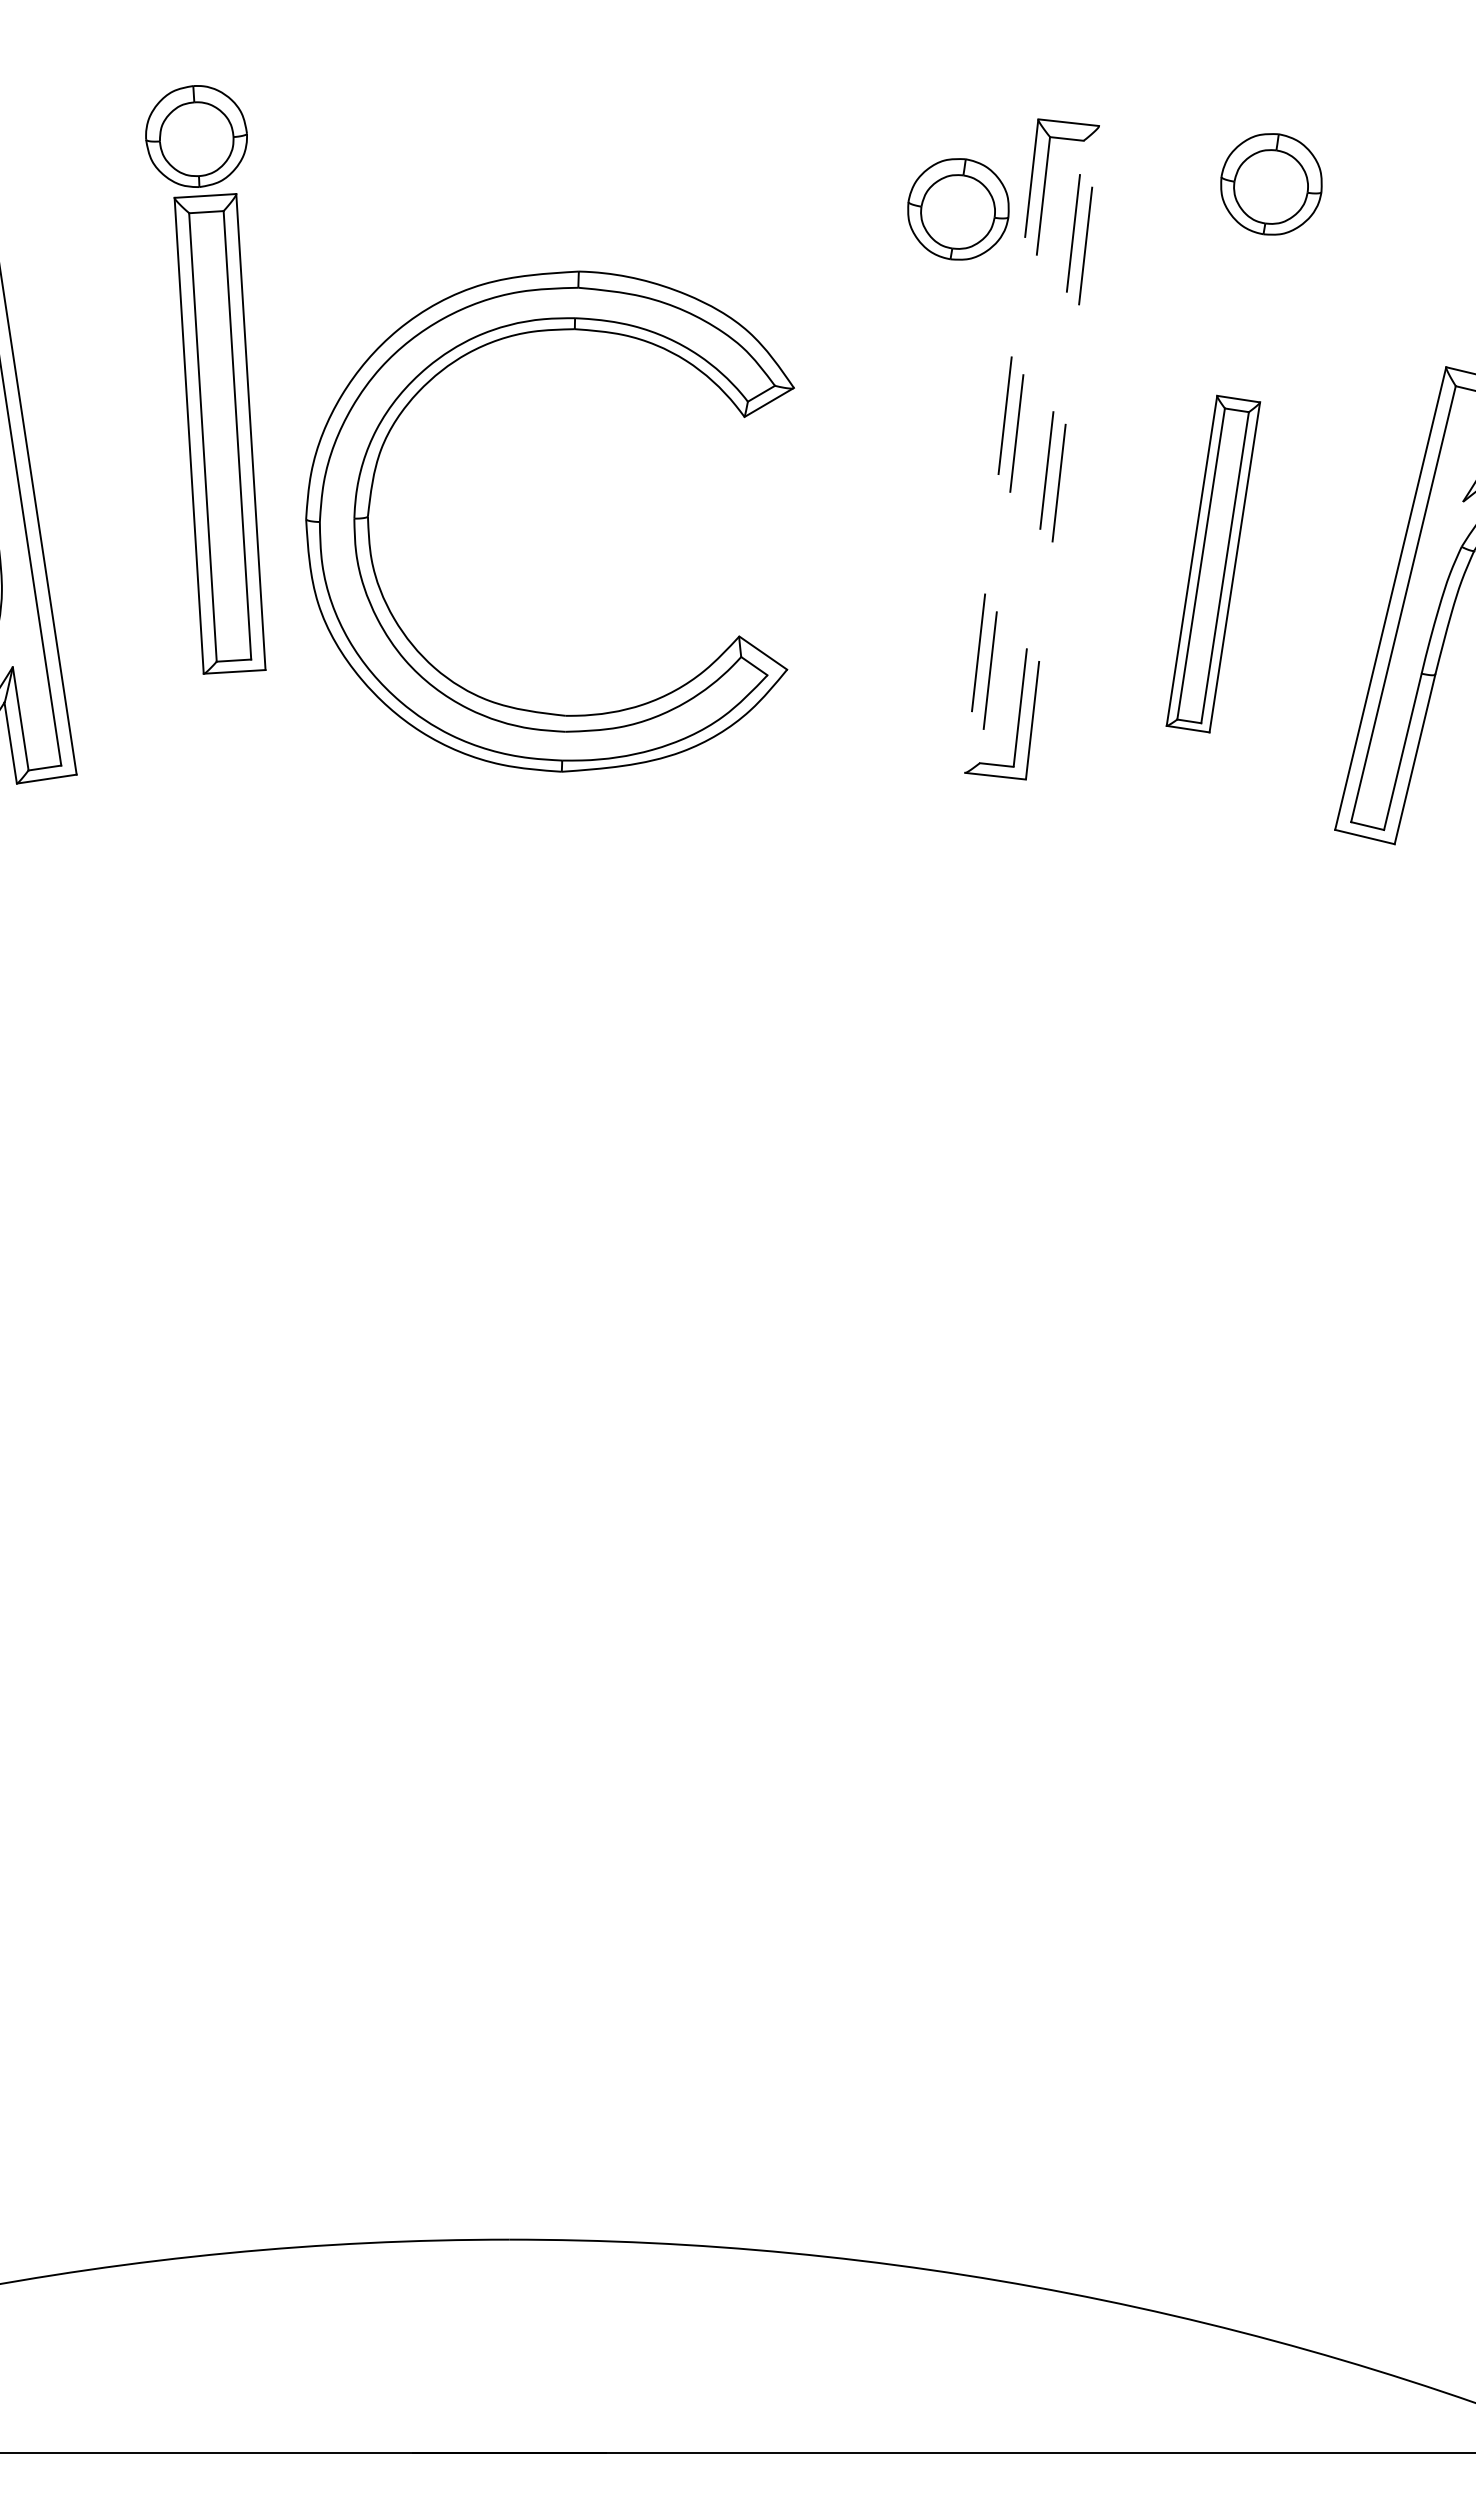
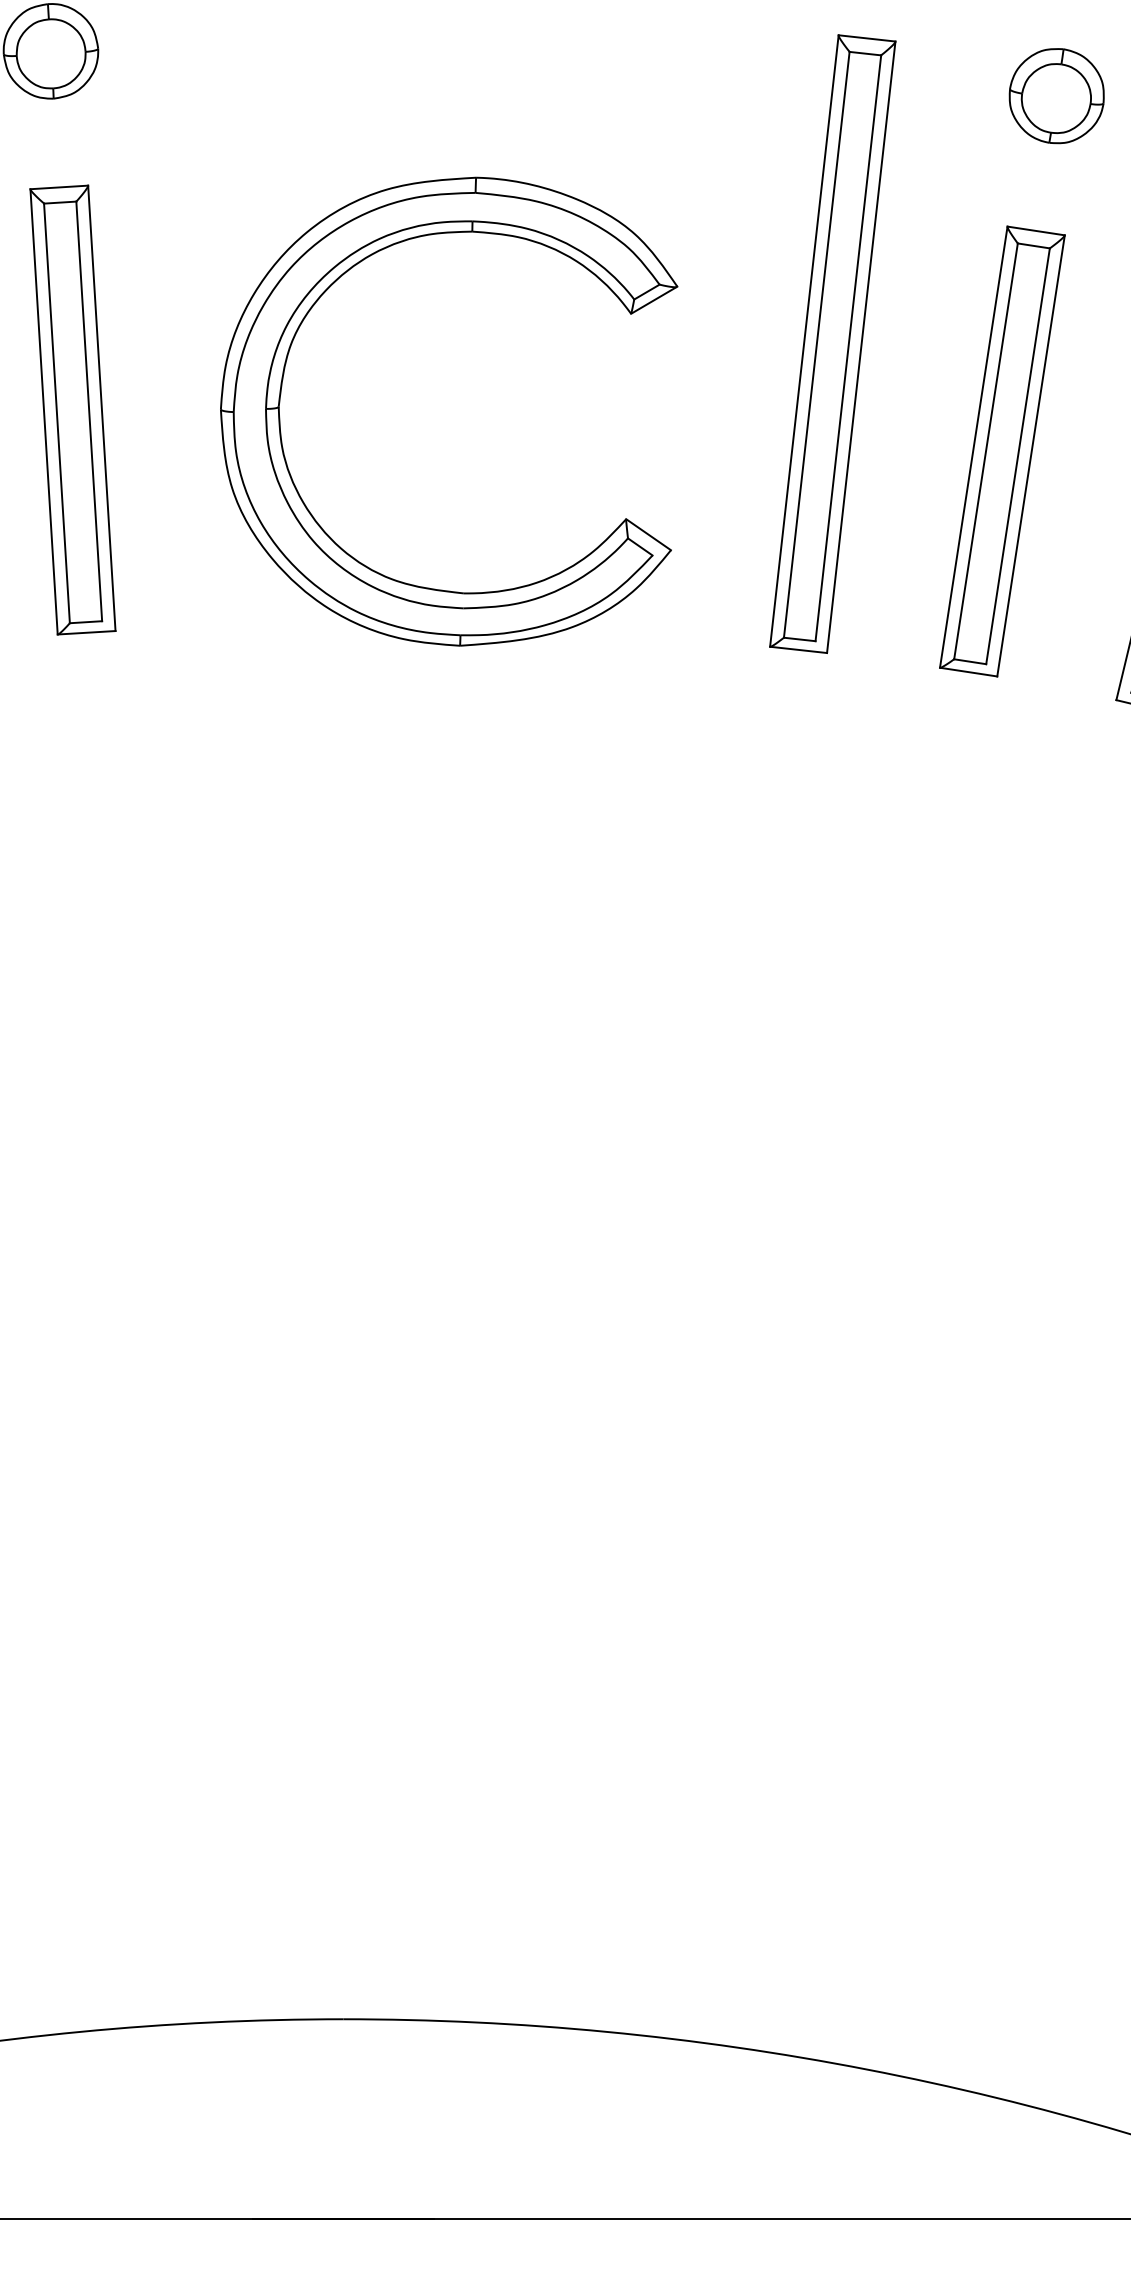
part: (958, 209) -> (763, 119), removed
part: (219, 433) -> (72, 409), moved
line: (1001, 446) -> (804, 341), dashed -> solid
line: (1014, 450) -> (816, 345), dashed -> solid
line: (1062, 452) -> (861, 347), dashed -> solid
line: (1048, 453) -> (848, 347), dashed -> solid
part: (371, 498) -> (282, 390), moved
part: (1213, 563) -> (1002, 450), size x1.43

